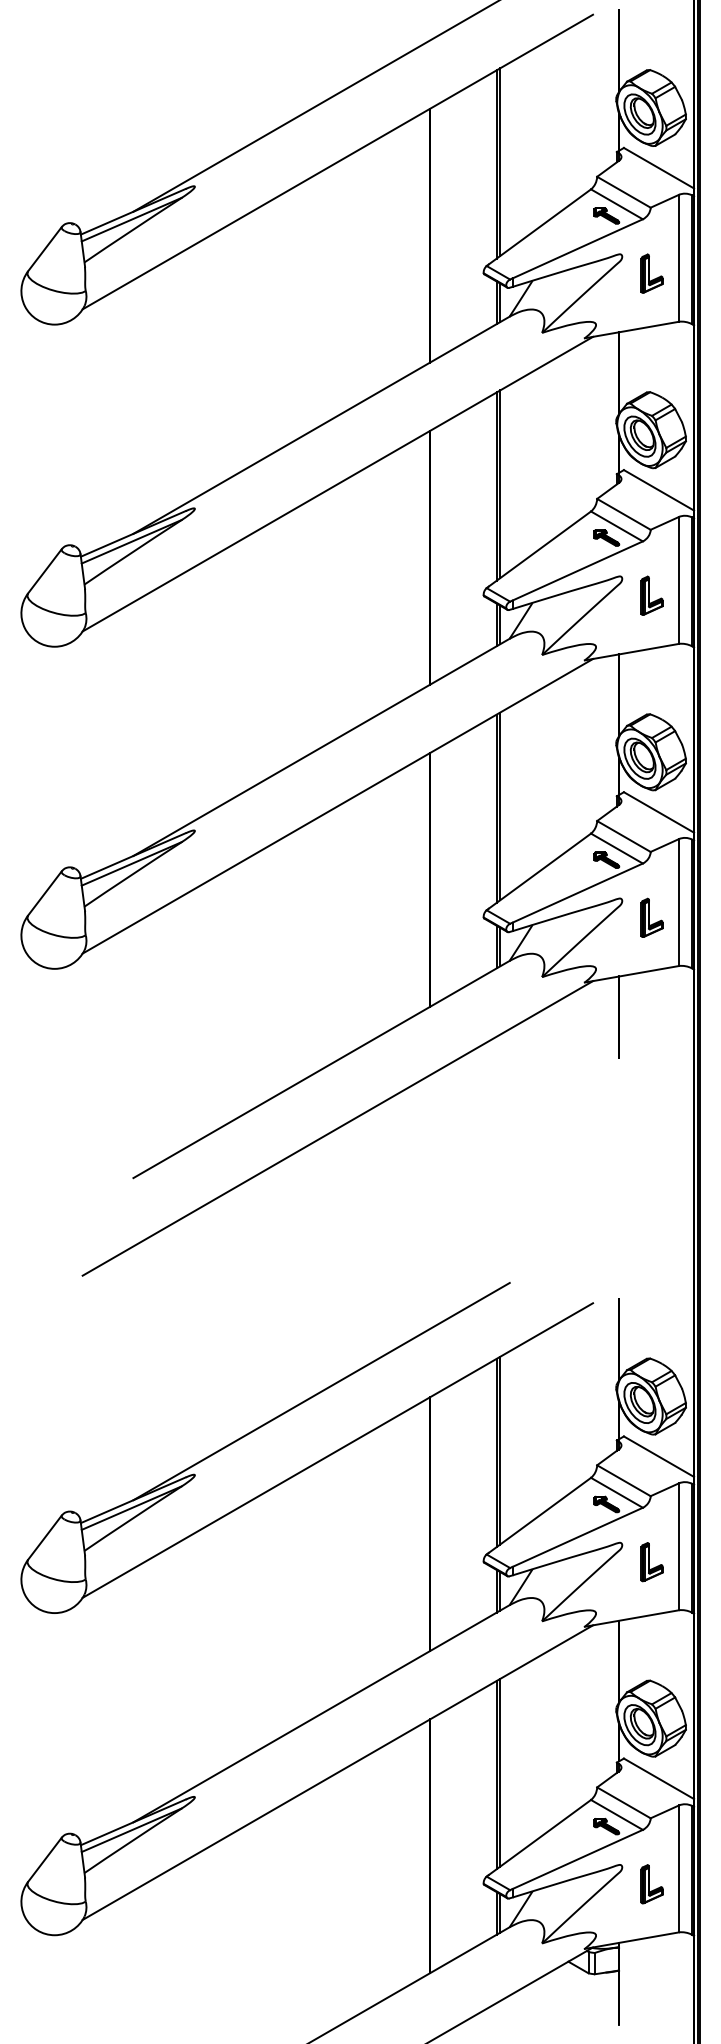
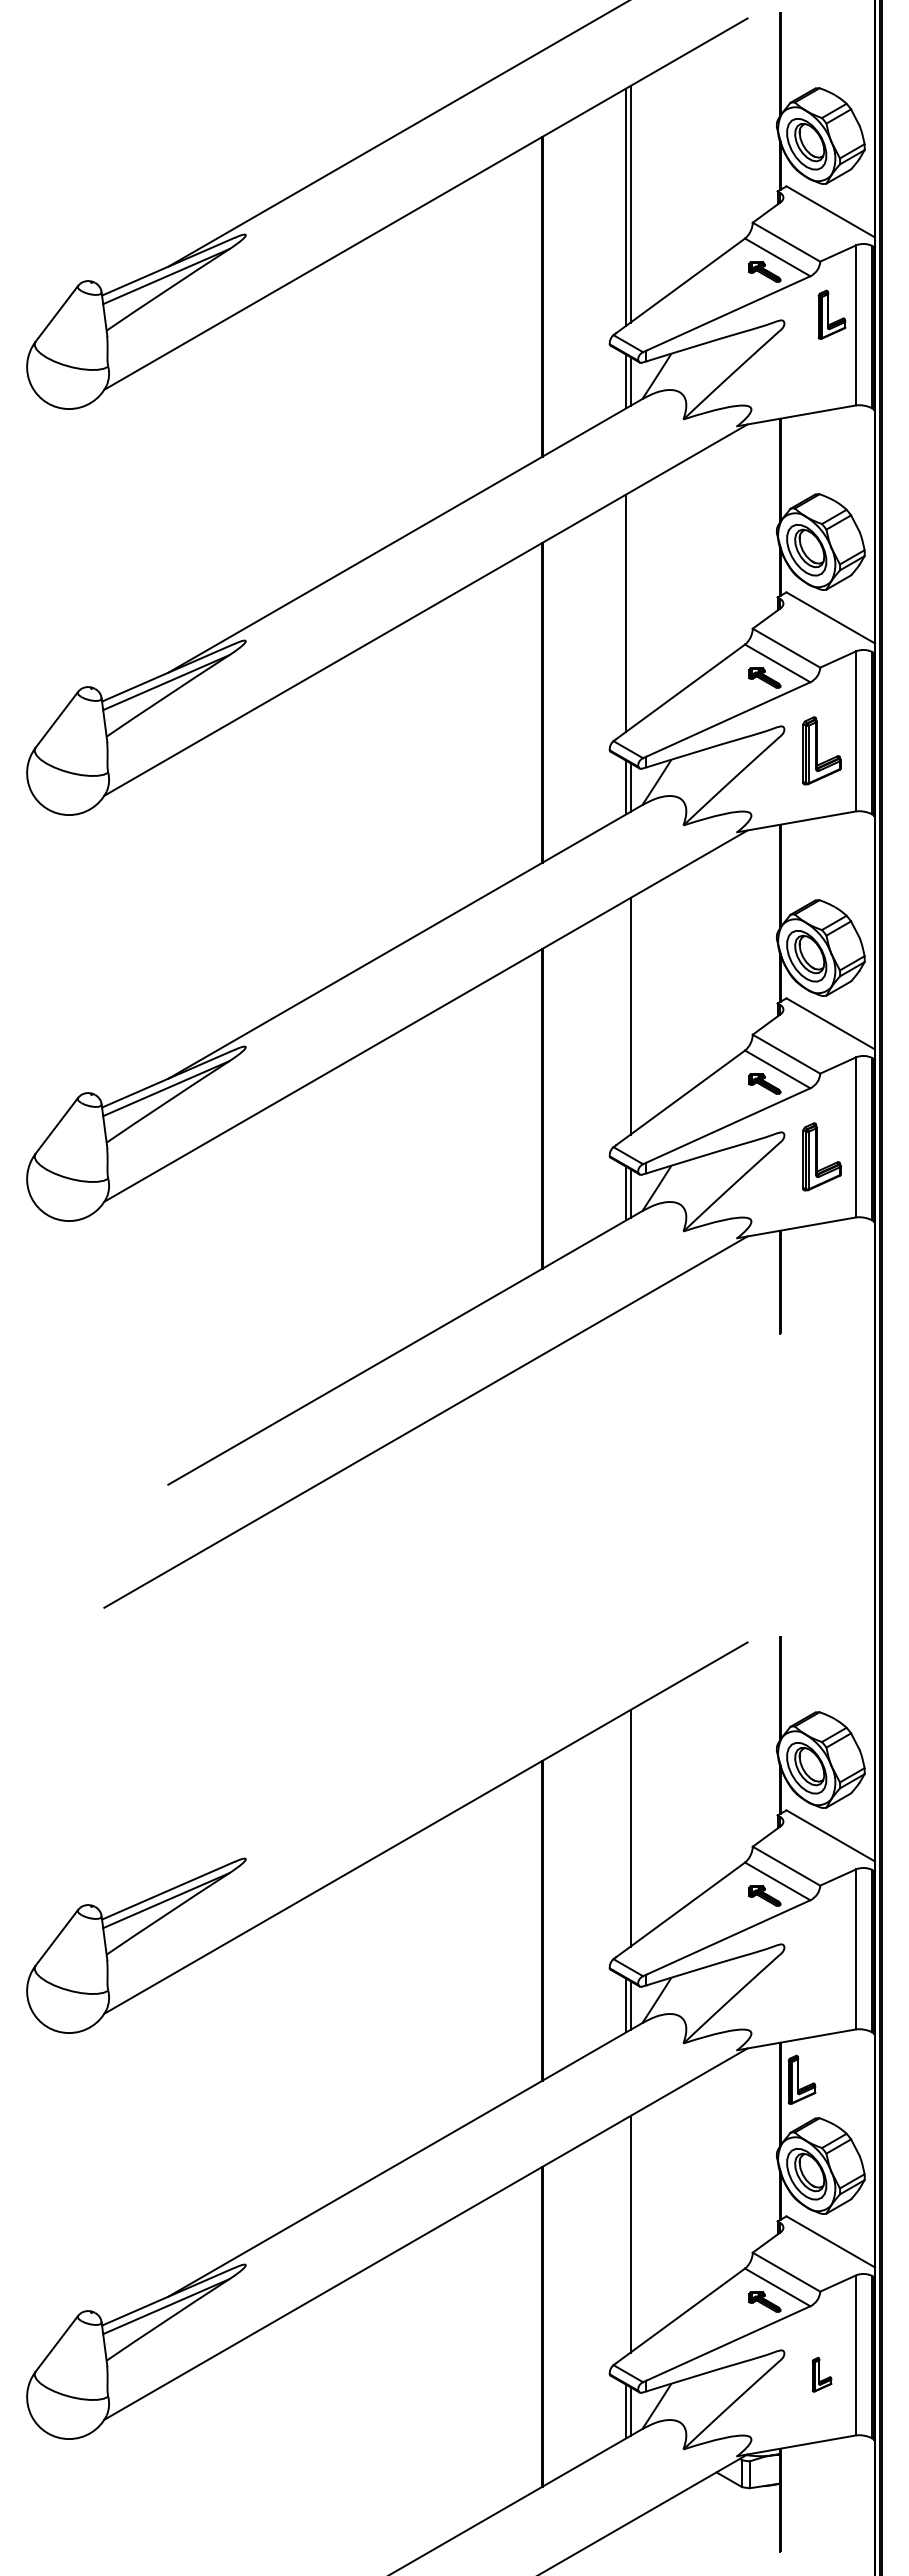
part: (651, 273) -> (831, 314), moved
line: (500, 484) -> (630, 610), removed
part: (651, 595) -> (821, 750), size x1.4
line: (496, 808) -> (626, 1018), removed
part: (651, 917) -> (821, 1156), size x1.4
line: (321, 1391) -> (405, 1753), removed
line: (496, 1452) -> (626, 1830), removed
part: (651, 1561) -> (801, 2079), moved
line: (496, 1774) -> (626, 2236), removed
part: (651, 1884) -> (821, 2374), size x0.7

